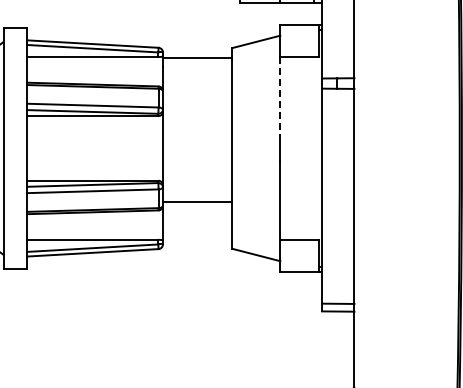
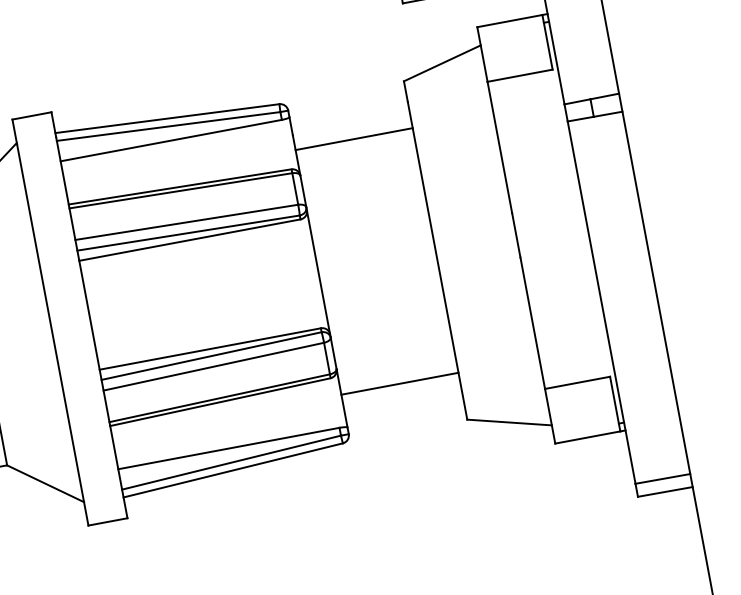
line: (197, 57) -> (353, 138), moved
line: (280, 96) -> (500, 147), dashed -> solid
line: (197, 202) -> (399, 384), moved

